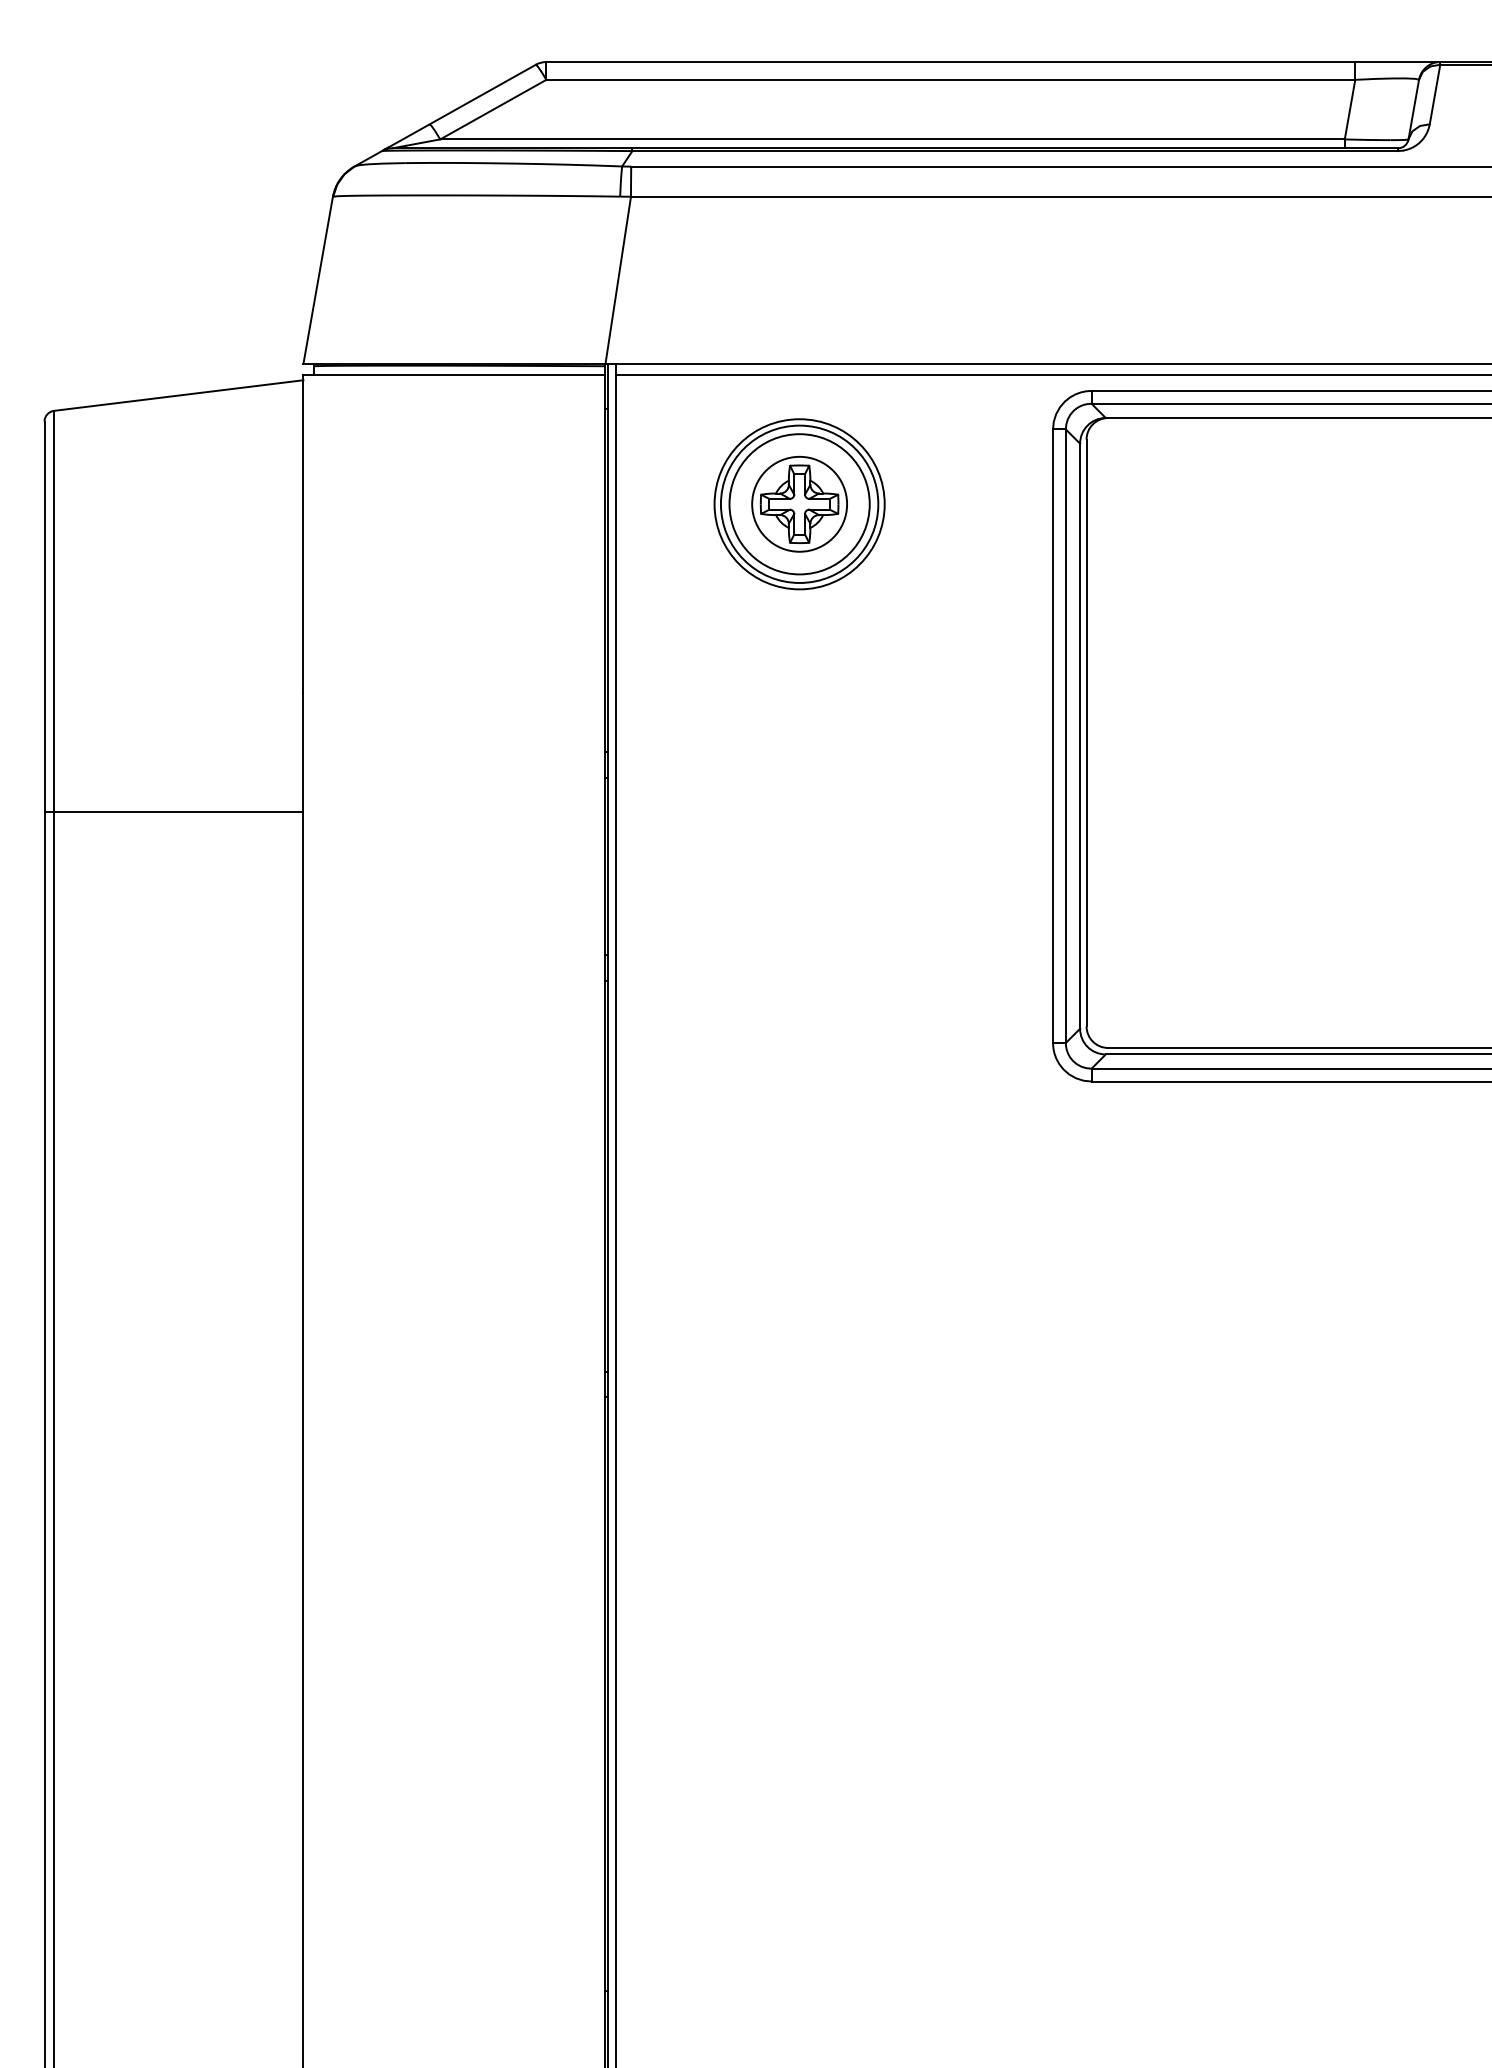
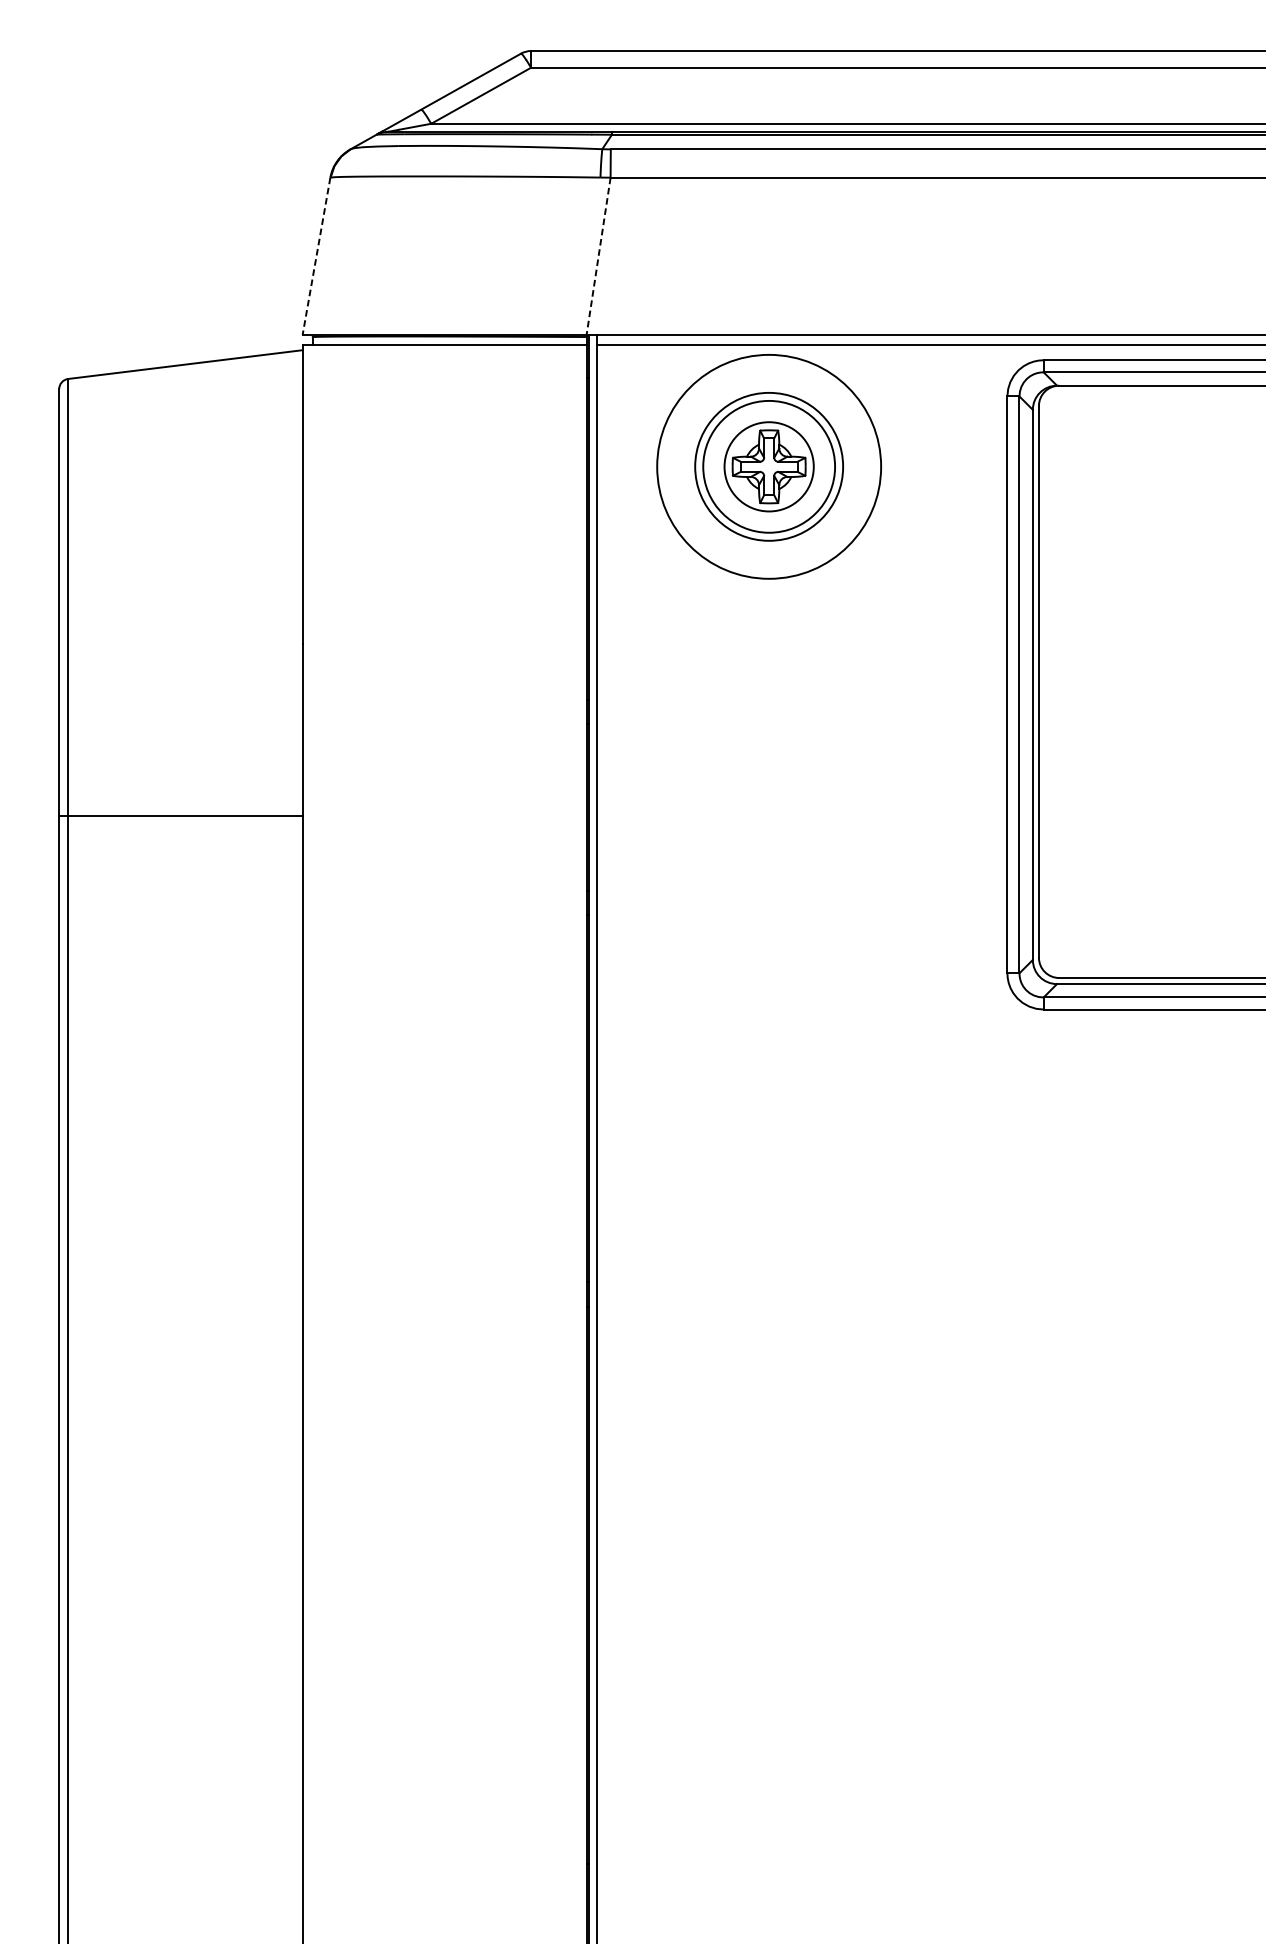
line: (318, 280) -> (316, 256), solid -> dashed
line: (618, 280) -> (598, 256), solid -> dashed
circle: (799, 504) -> (769, 467), size x1.4
line: (173, 811) -> (180, 815), moved

